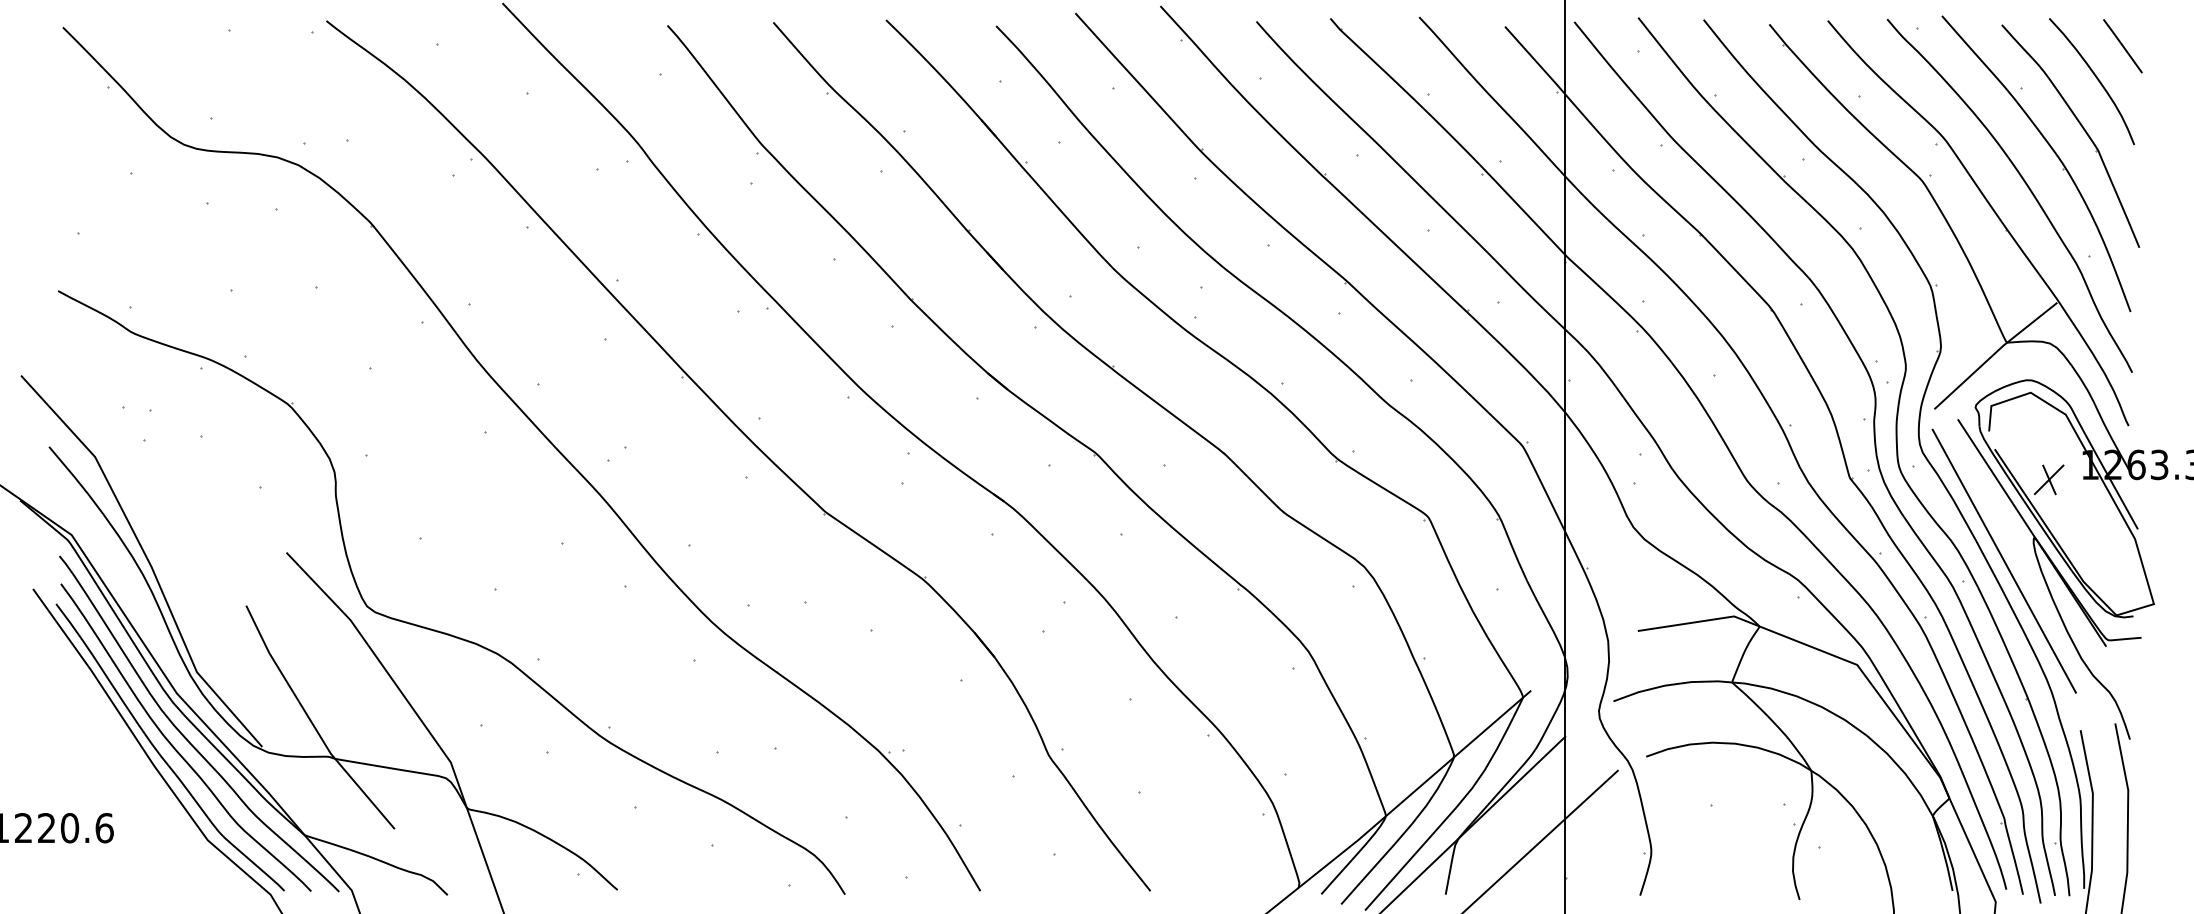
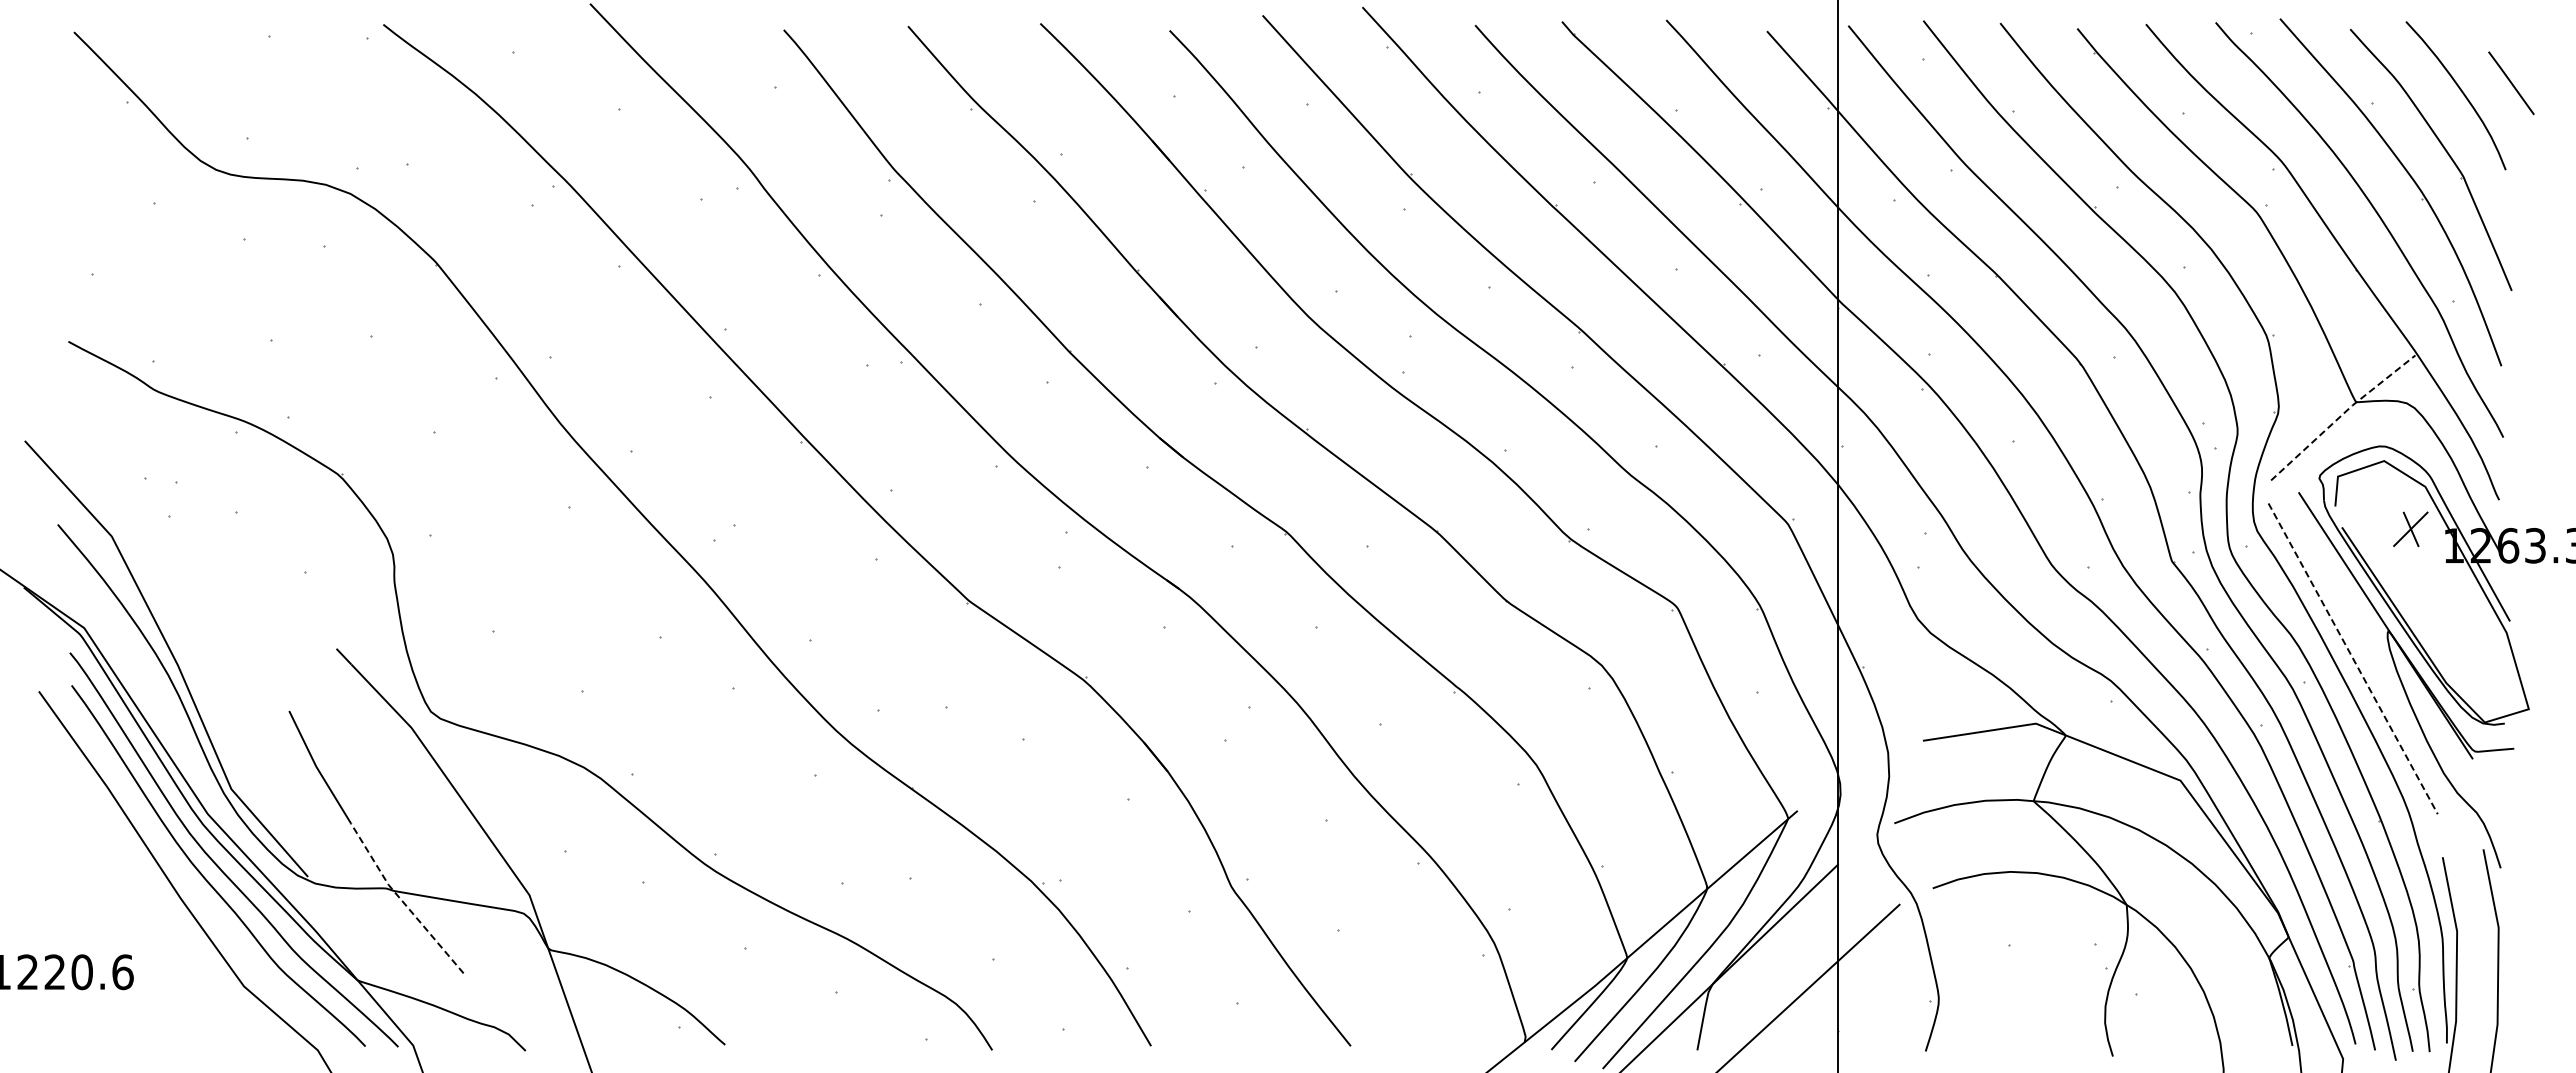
line: (2122, 46) -> (2511, 83), moved
line: (1995, 353) -> (2342, 414), solid -> dashed
part: (2048, 479) -> (2410, 529), moved
line: (2004, 560) -> (2353, 658), solid -> dashed
curve: (159, 752) -> (187, 883), removed
line: (342, 767) -> (402, 900), solid -> dashed

